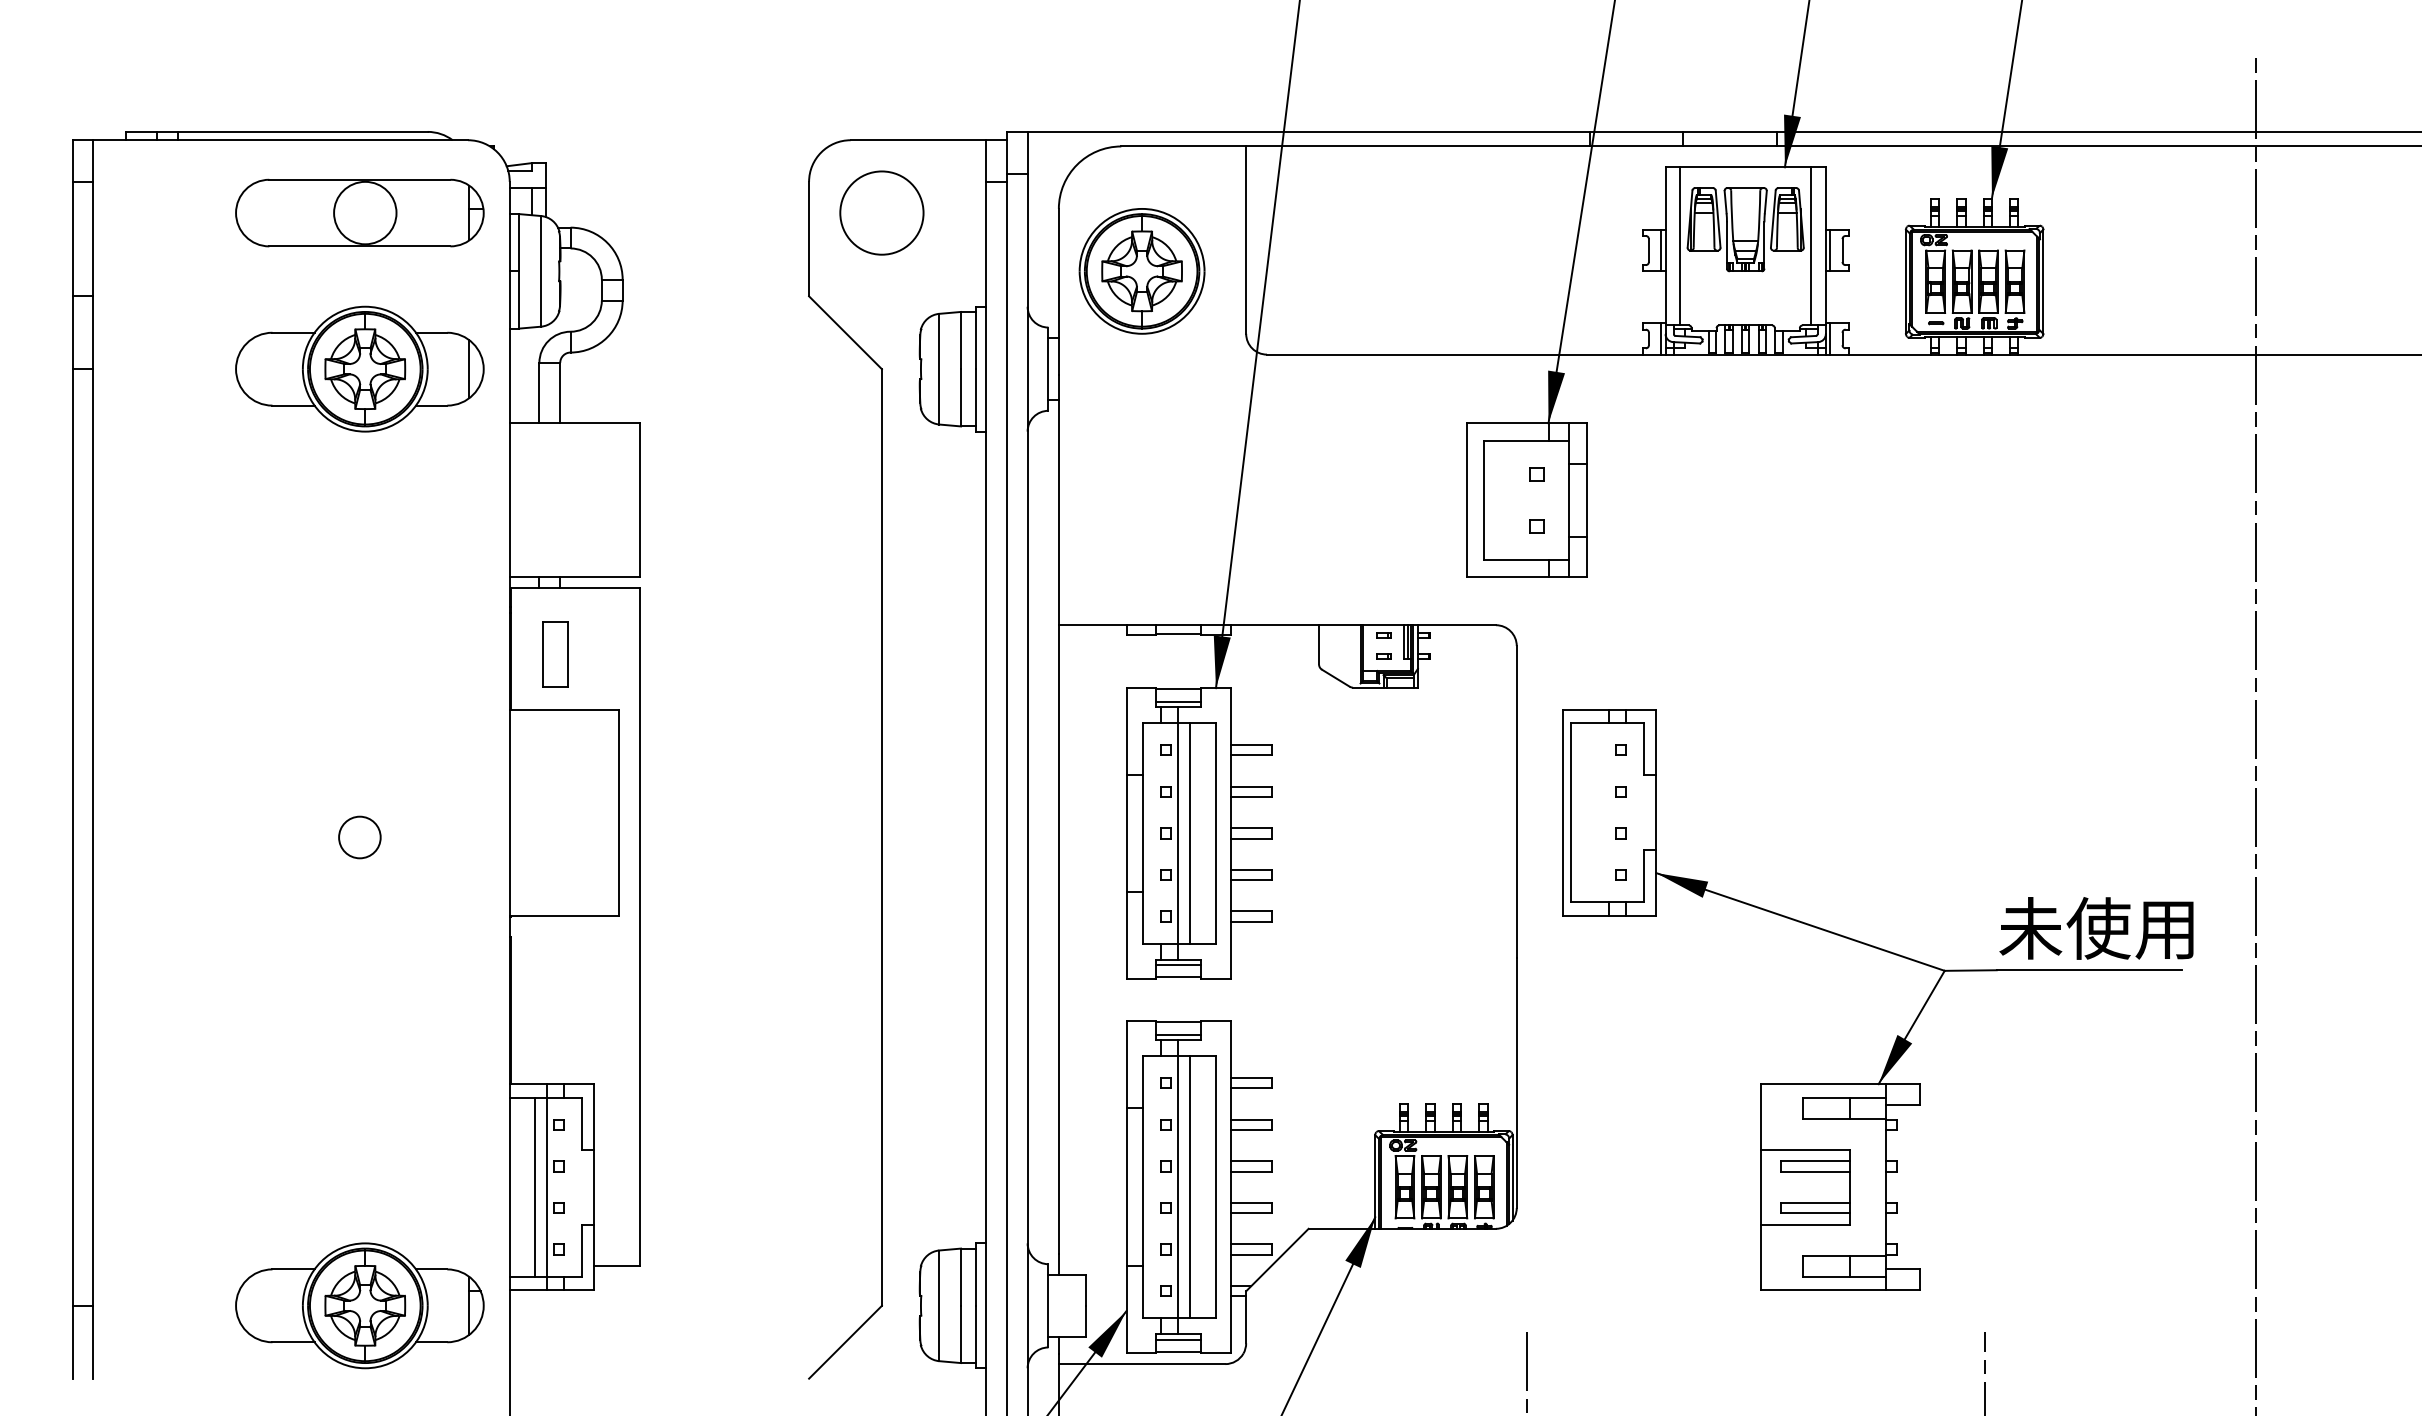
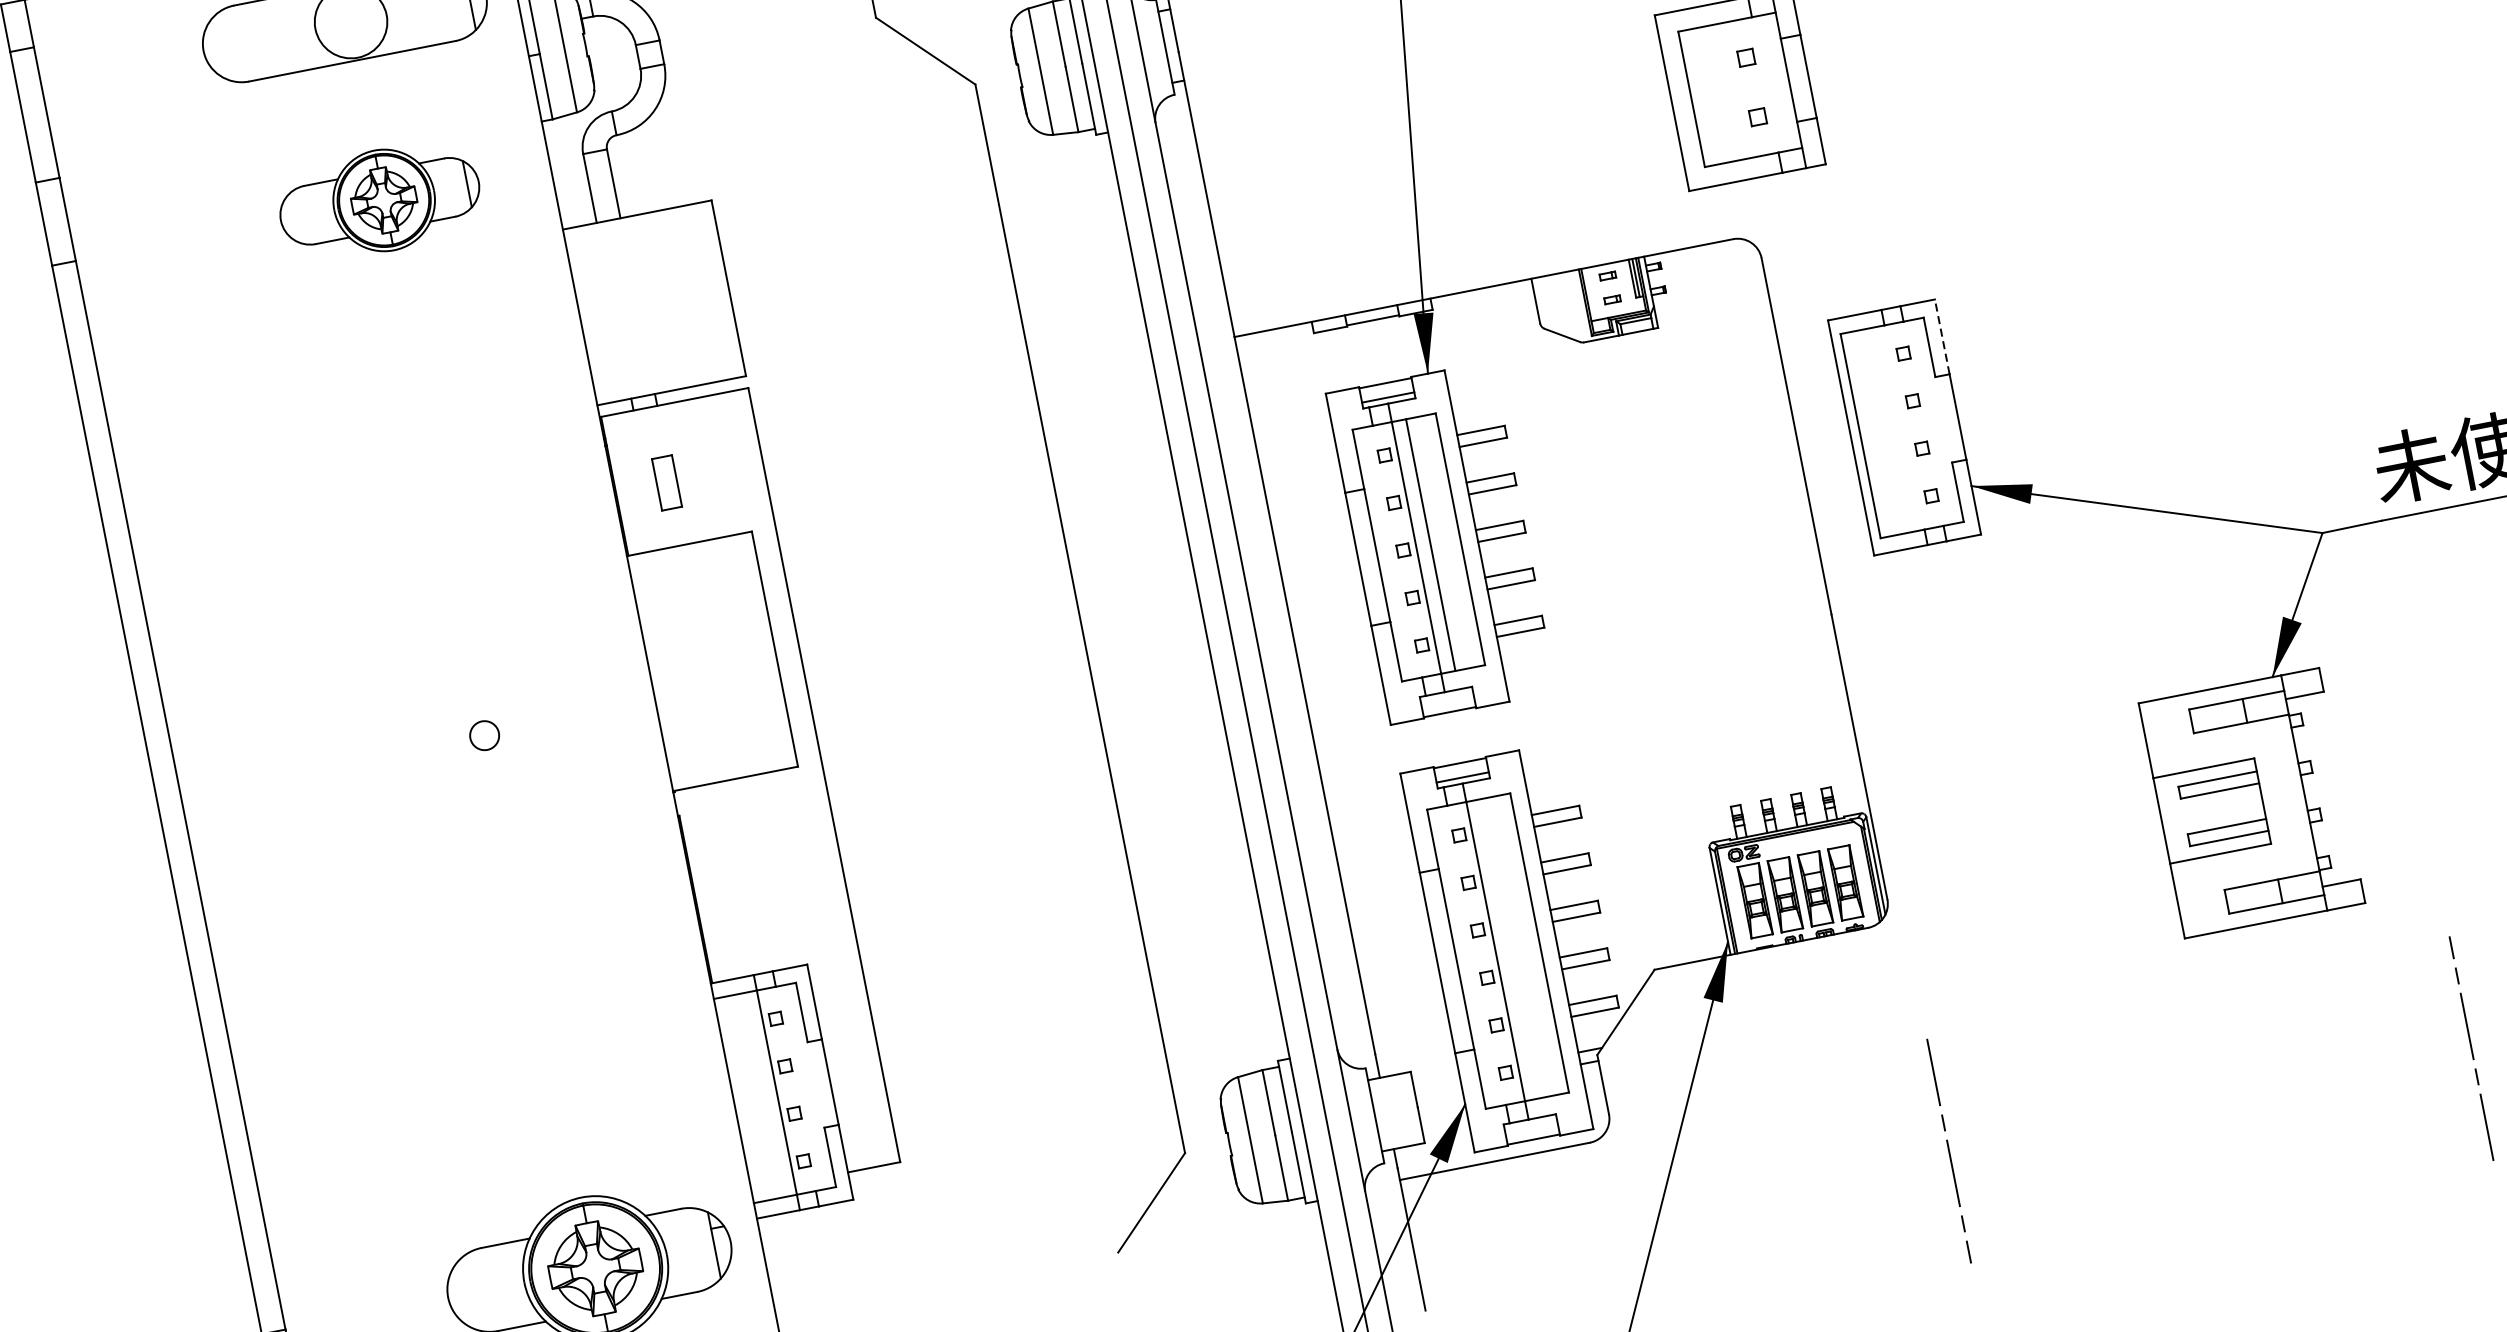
part: (359, 368) -> (379, 200), size x0.7
part: (555, 654) -> (666, 483), size x0.7
line: (1656, 742) -> (1942, 337), solid -> dashed
circle: (359, 837) -> (484, 735), size x0.6
line: (1178, 965) -> (1447, 698), removed
line: (534, 1186) -> (761, 1094), removed
line: (1189, 1187) -> (1509, 949), removed
line: (1178, 1339) -> (1530, 1125), removed

